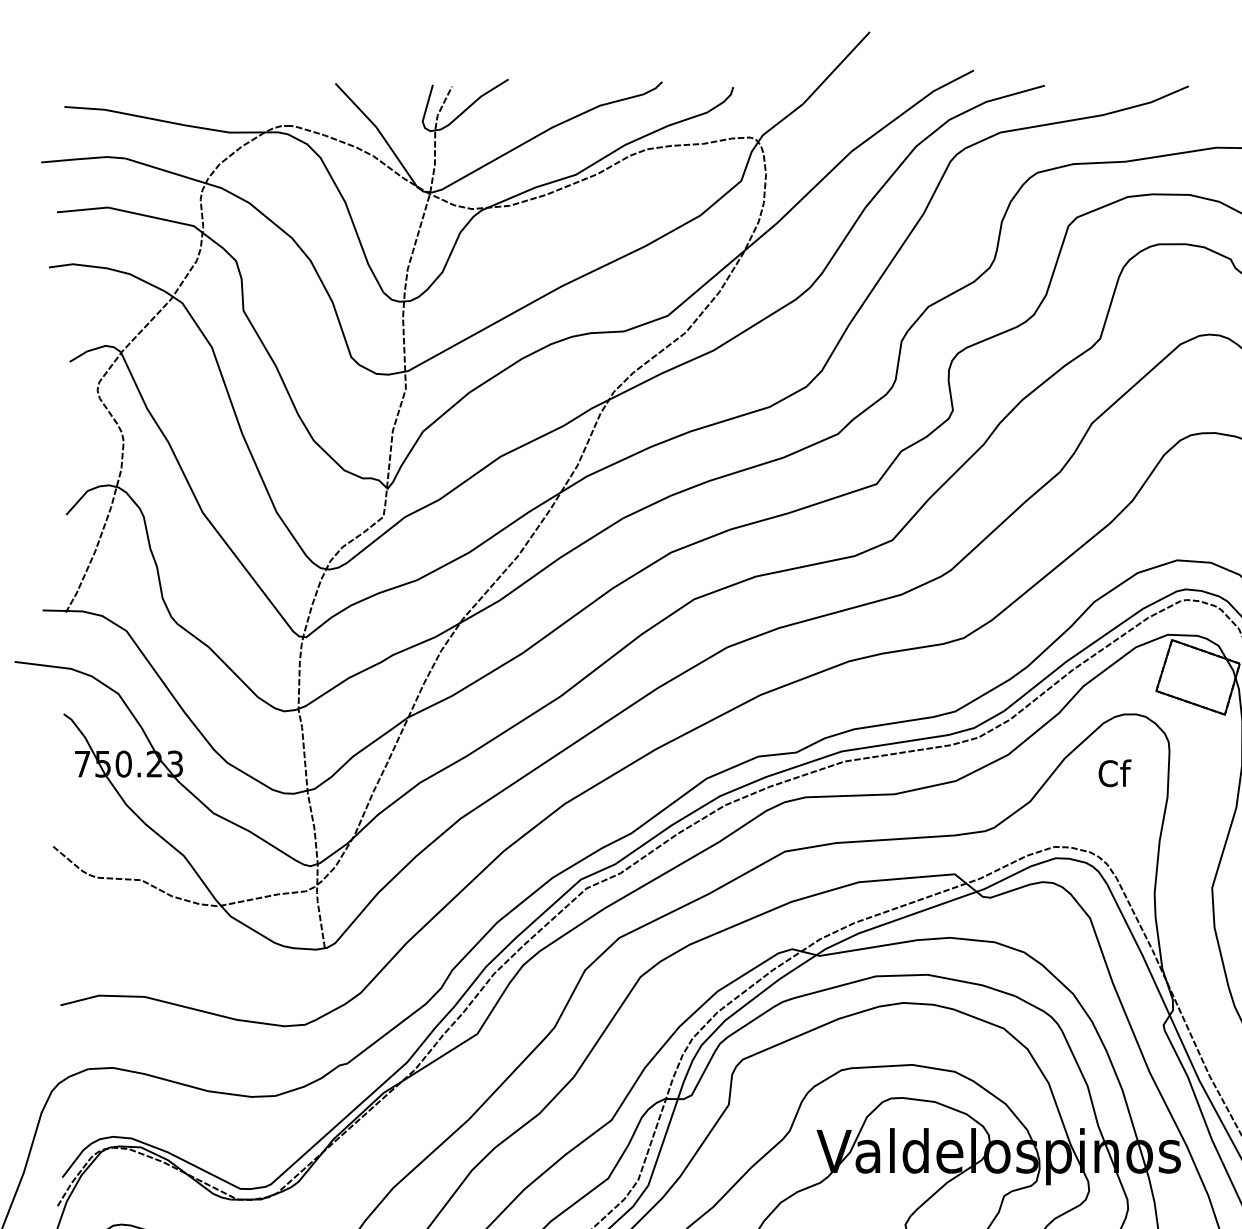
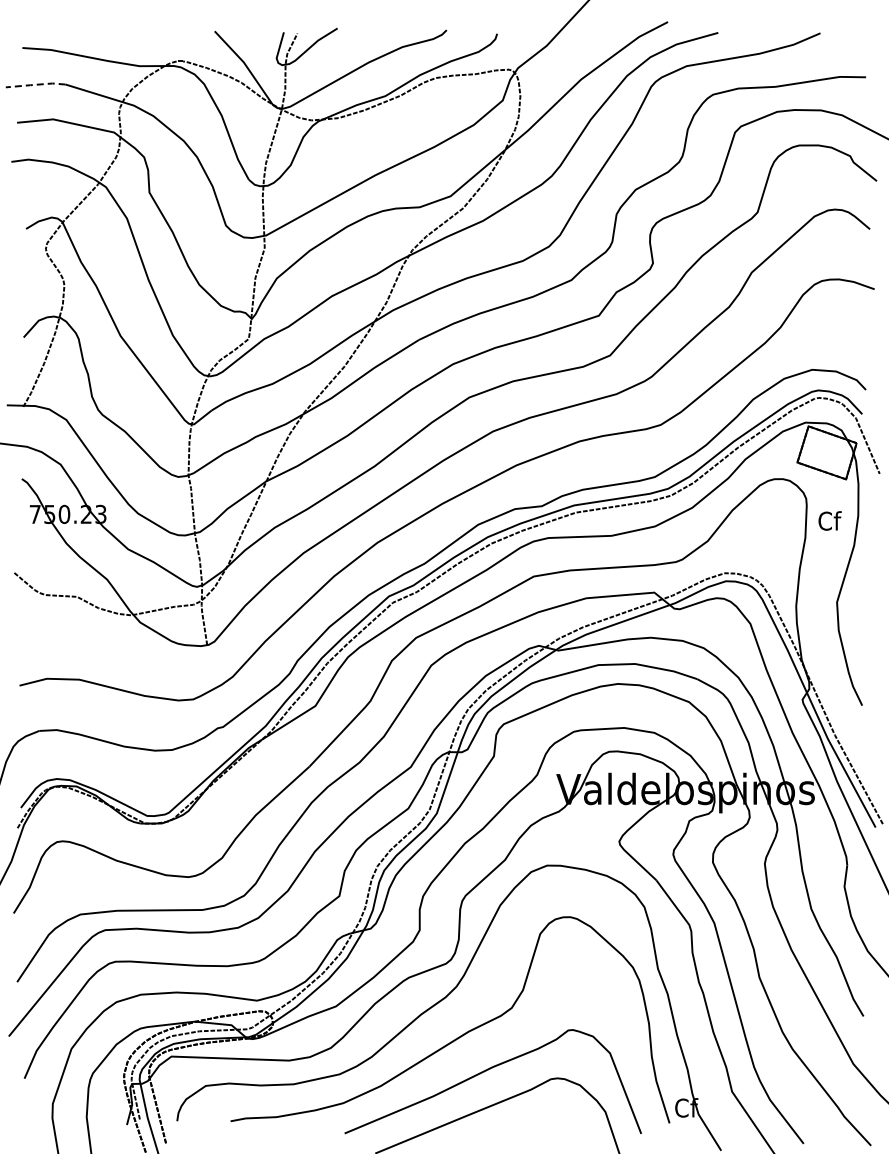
line: (84, 158) -> (36, 84), solid -> dashed
text: (1114, 772) -> (829, 520), moved

